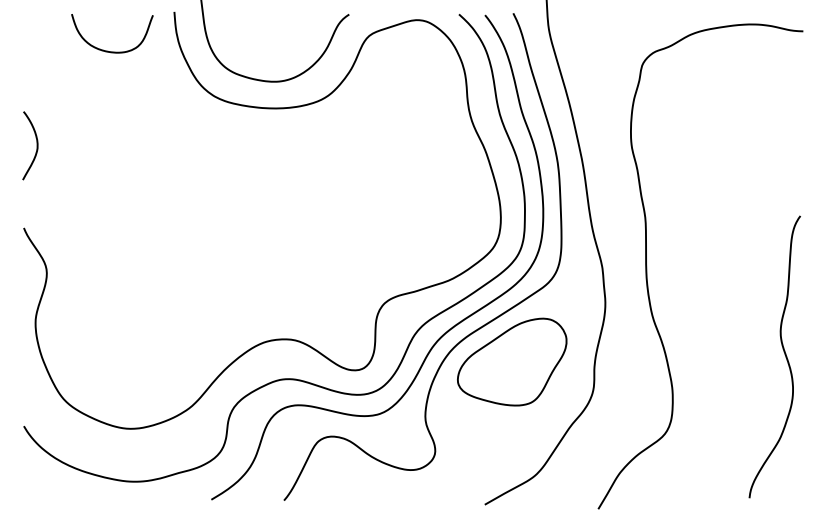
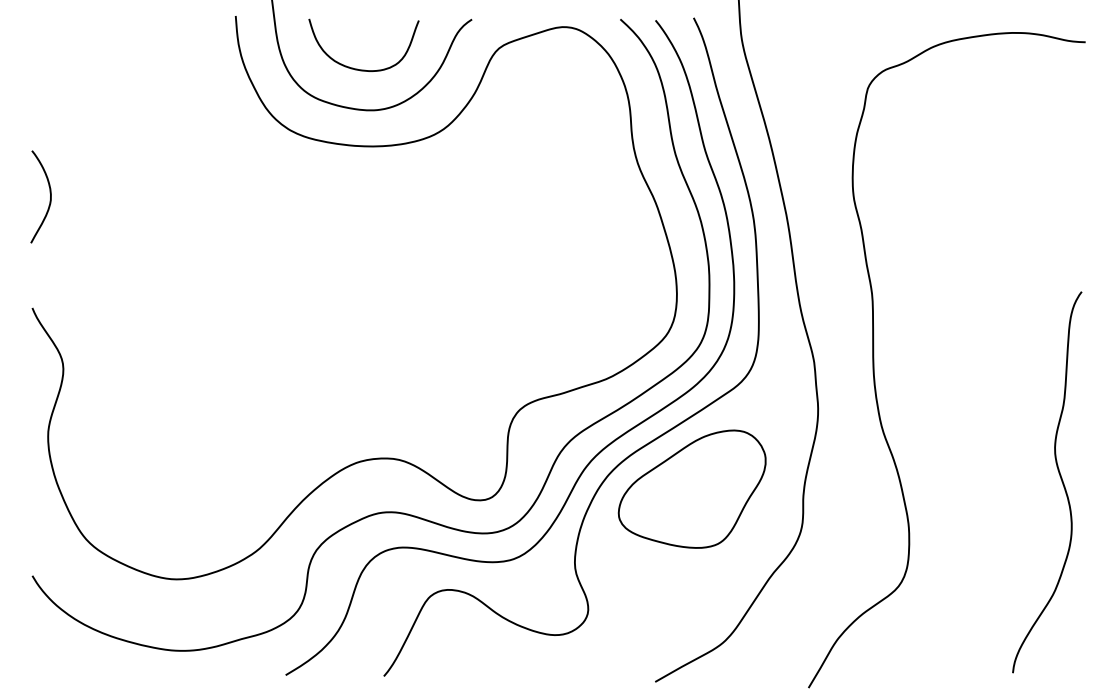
curve: (107, 50) -> (357, 68), moved

